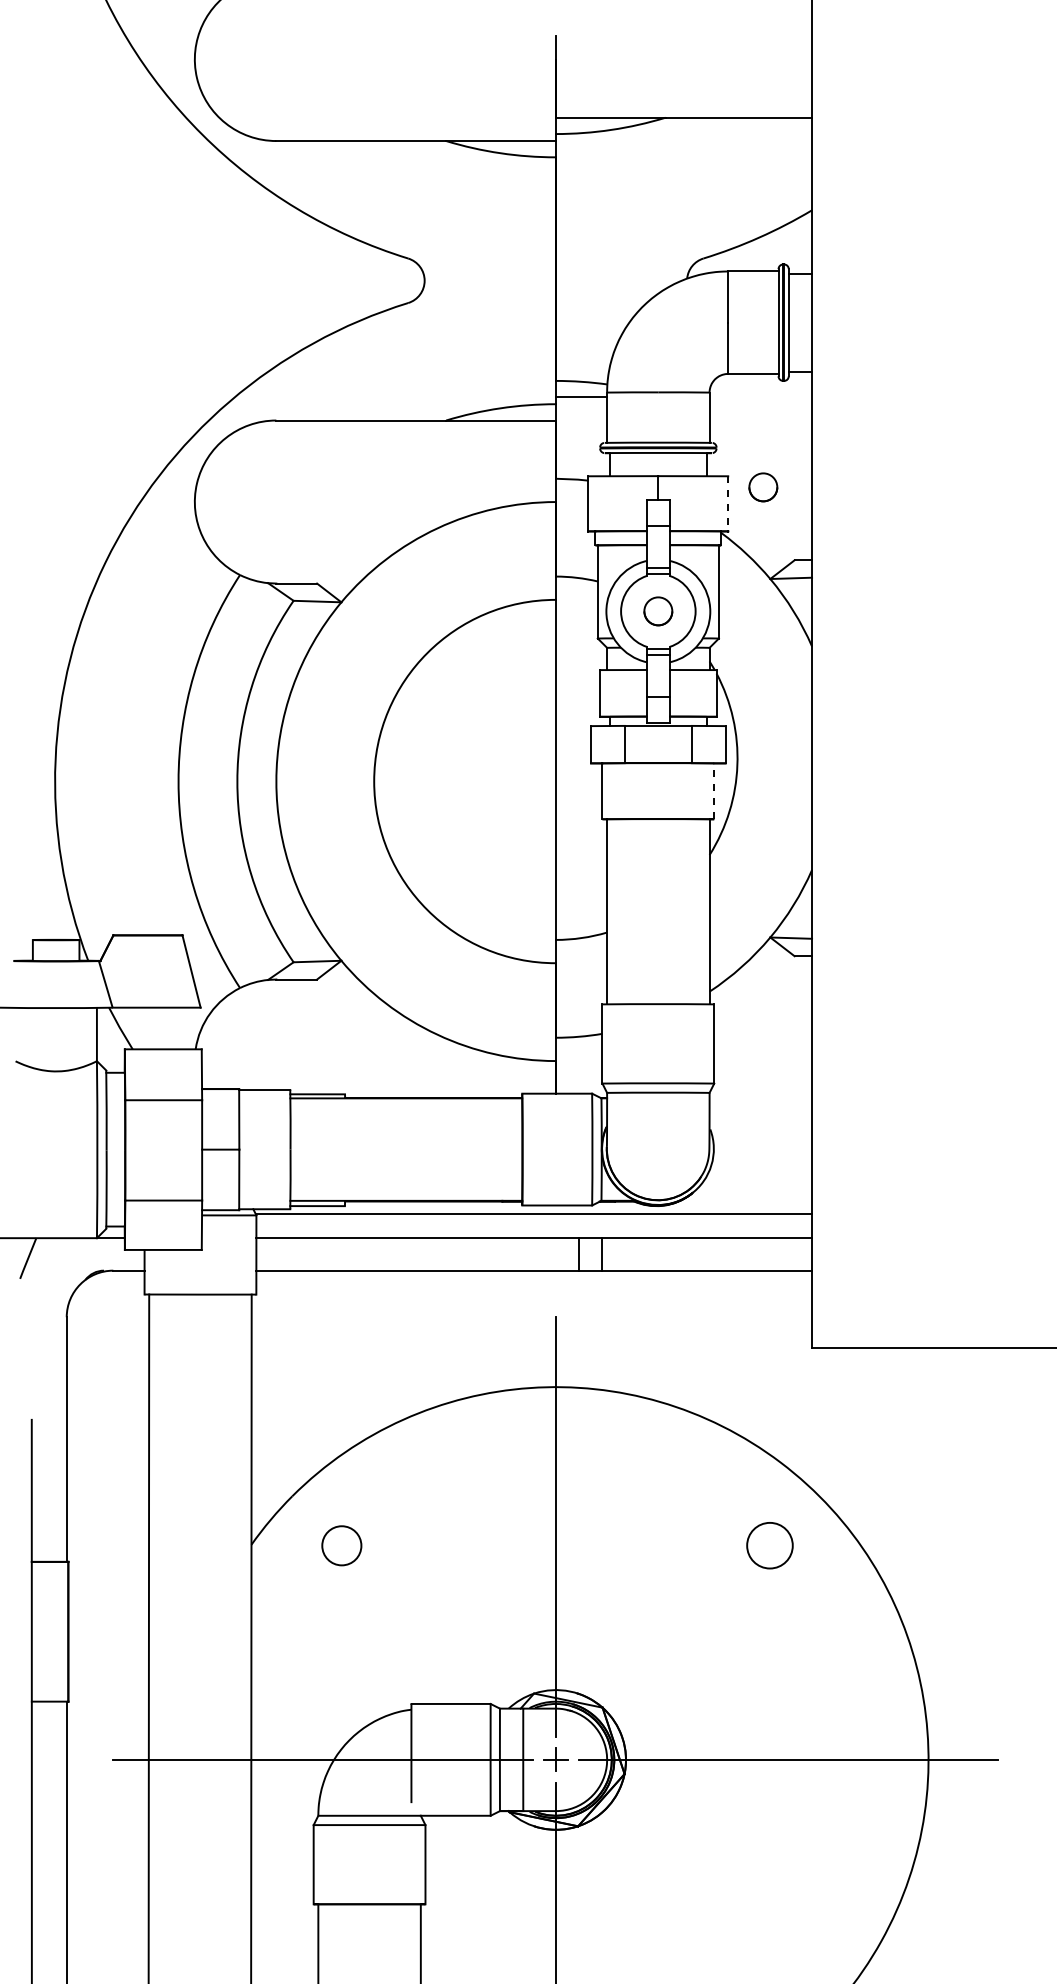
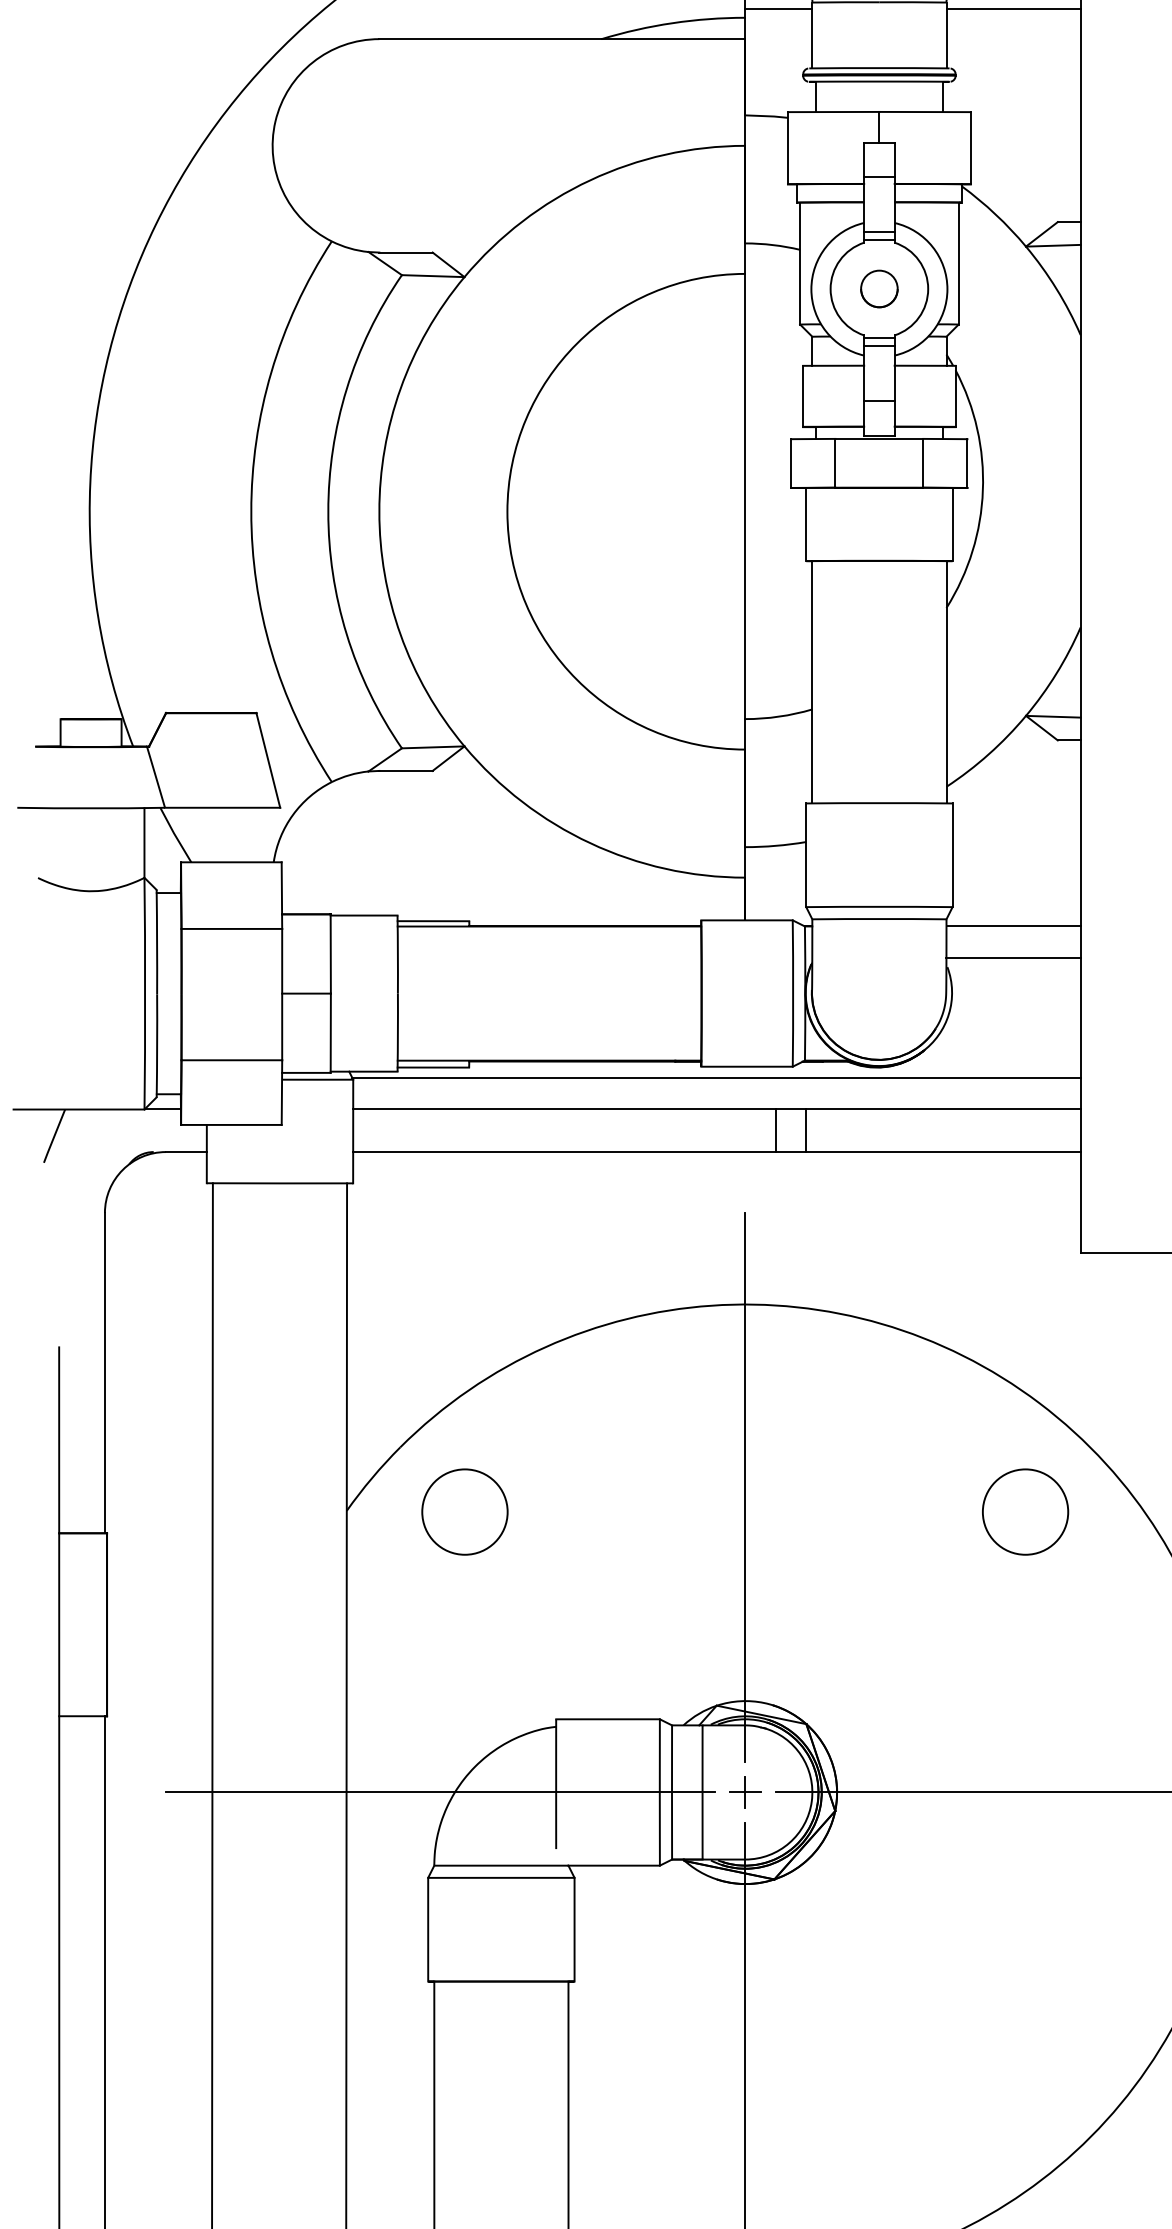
line: (760, 397) -> (1013, 8), added
part: (763, 487) -> (1017, 126), removed
line: (728, 504) -> (971, 149), dashed -> solid
line: (714, 791) -> (952, 524), dashed -> solid
line: (760, 1098) -> (1013, 926), added
line: (760, 1122) -> (1013, 958), added
circle: (341, 1545) -> (464, 1511), size x1.67
circle: (769, 1545) -> (1024, 1511), size x1.43

